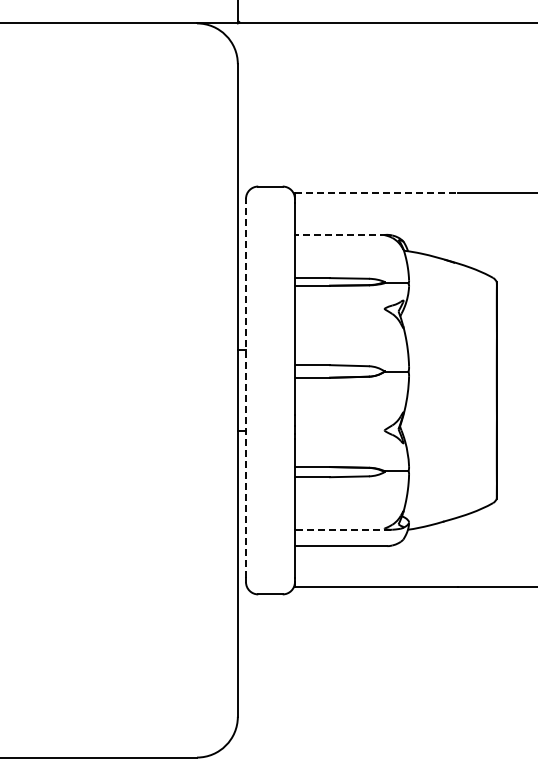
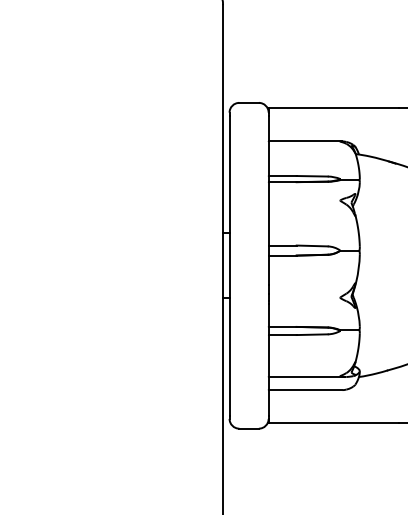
line: (376, 193) -> (333, 108), dashed -> solid
line: (341, 234) -> (305, 141), dashed -> solid
line: (246, 390) -> (229, 265), dashed -> solid
line: (343, 529) -> (307, 376), dashed -> solid

